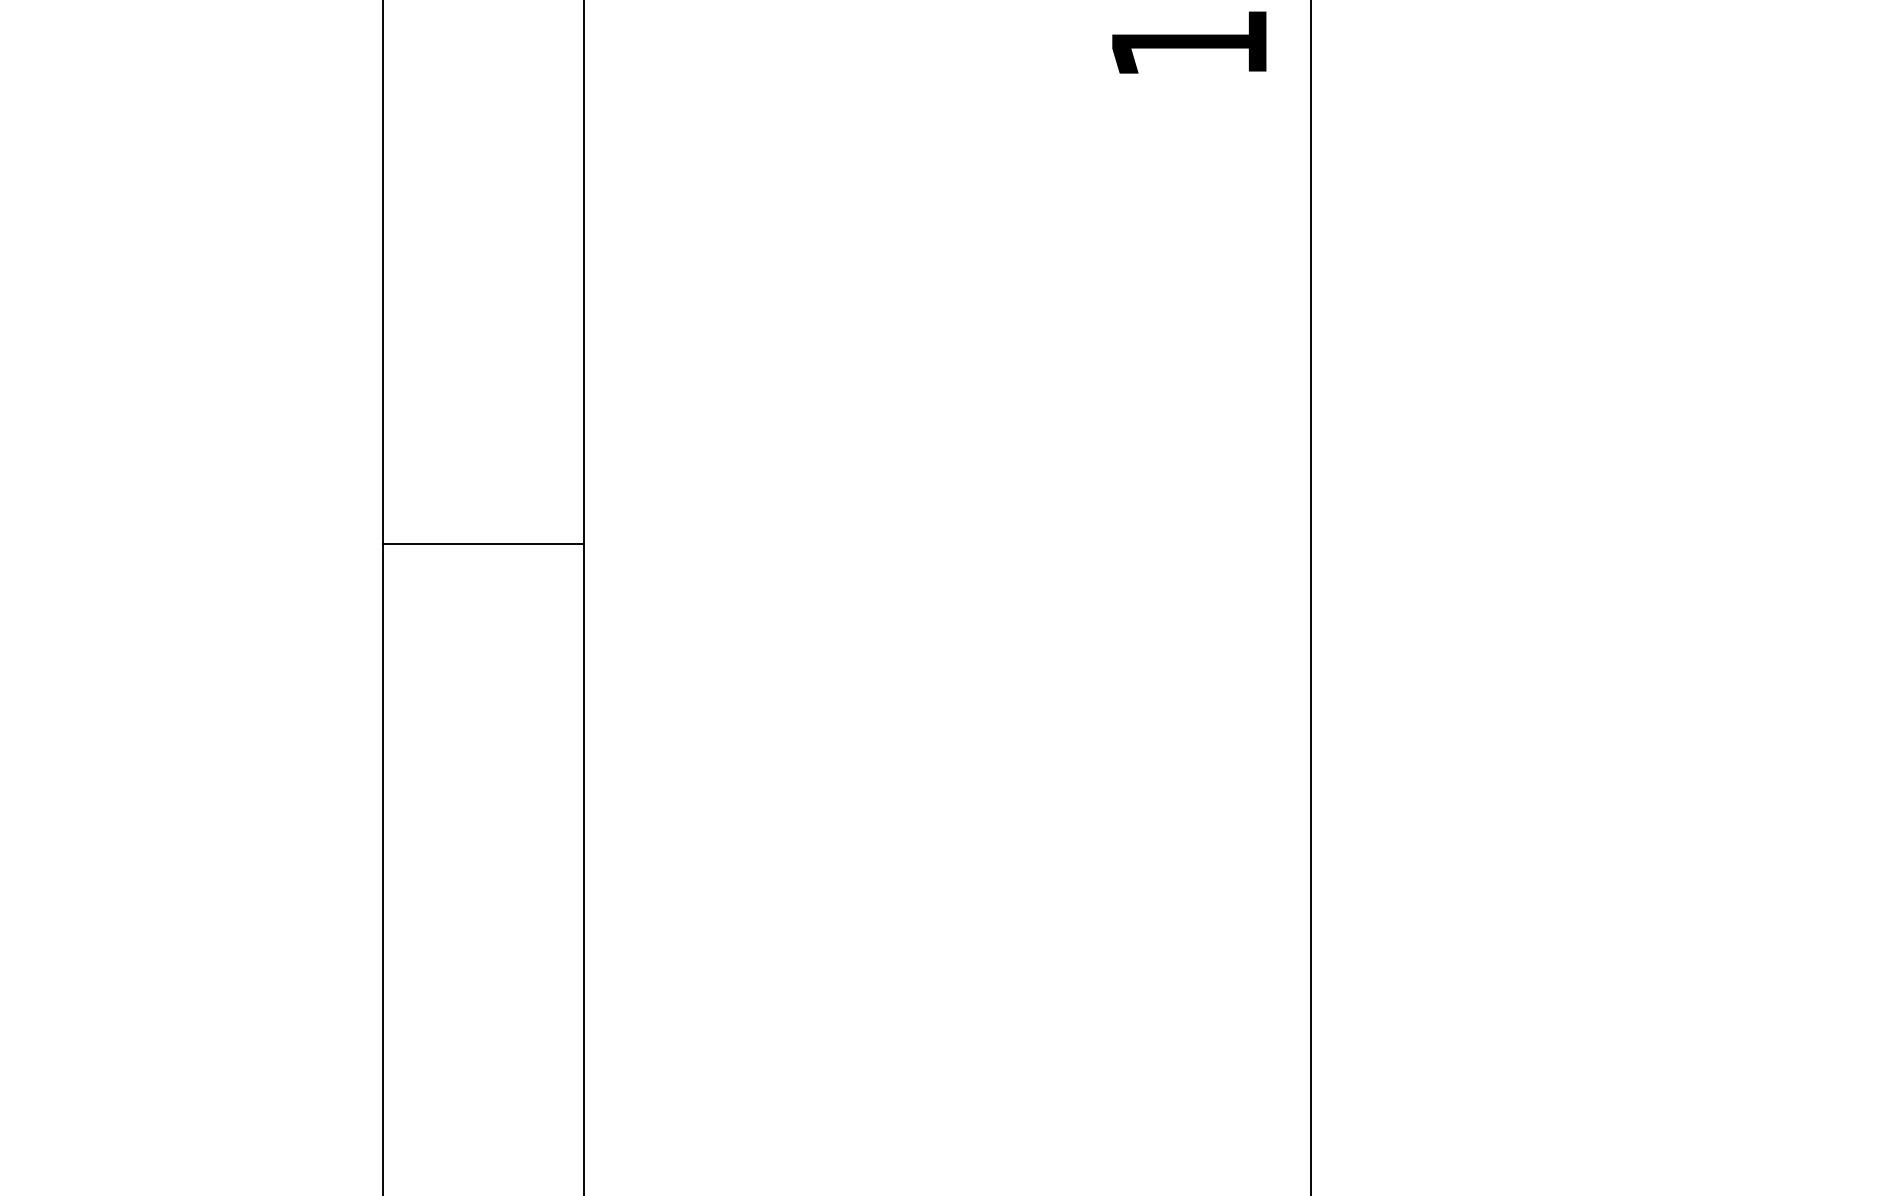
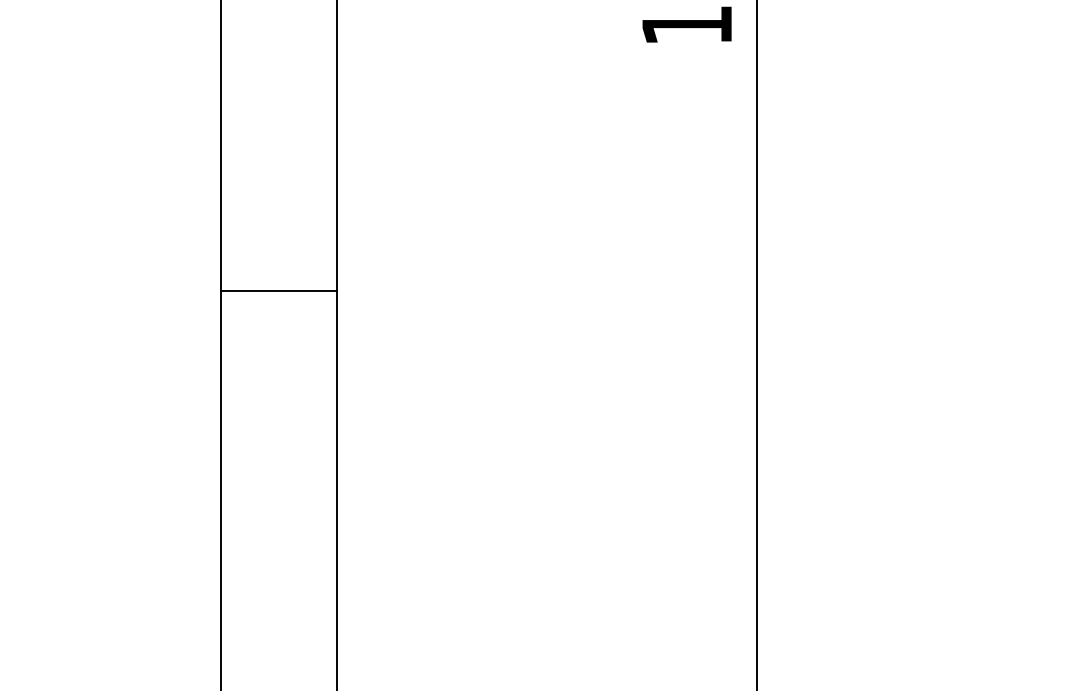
line: (483, 544) -> (279, 291), moved

